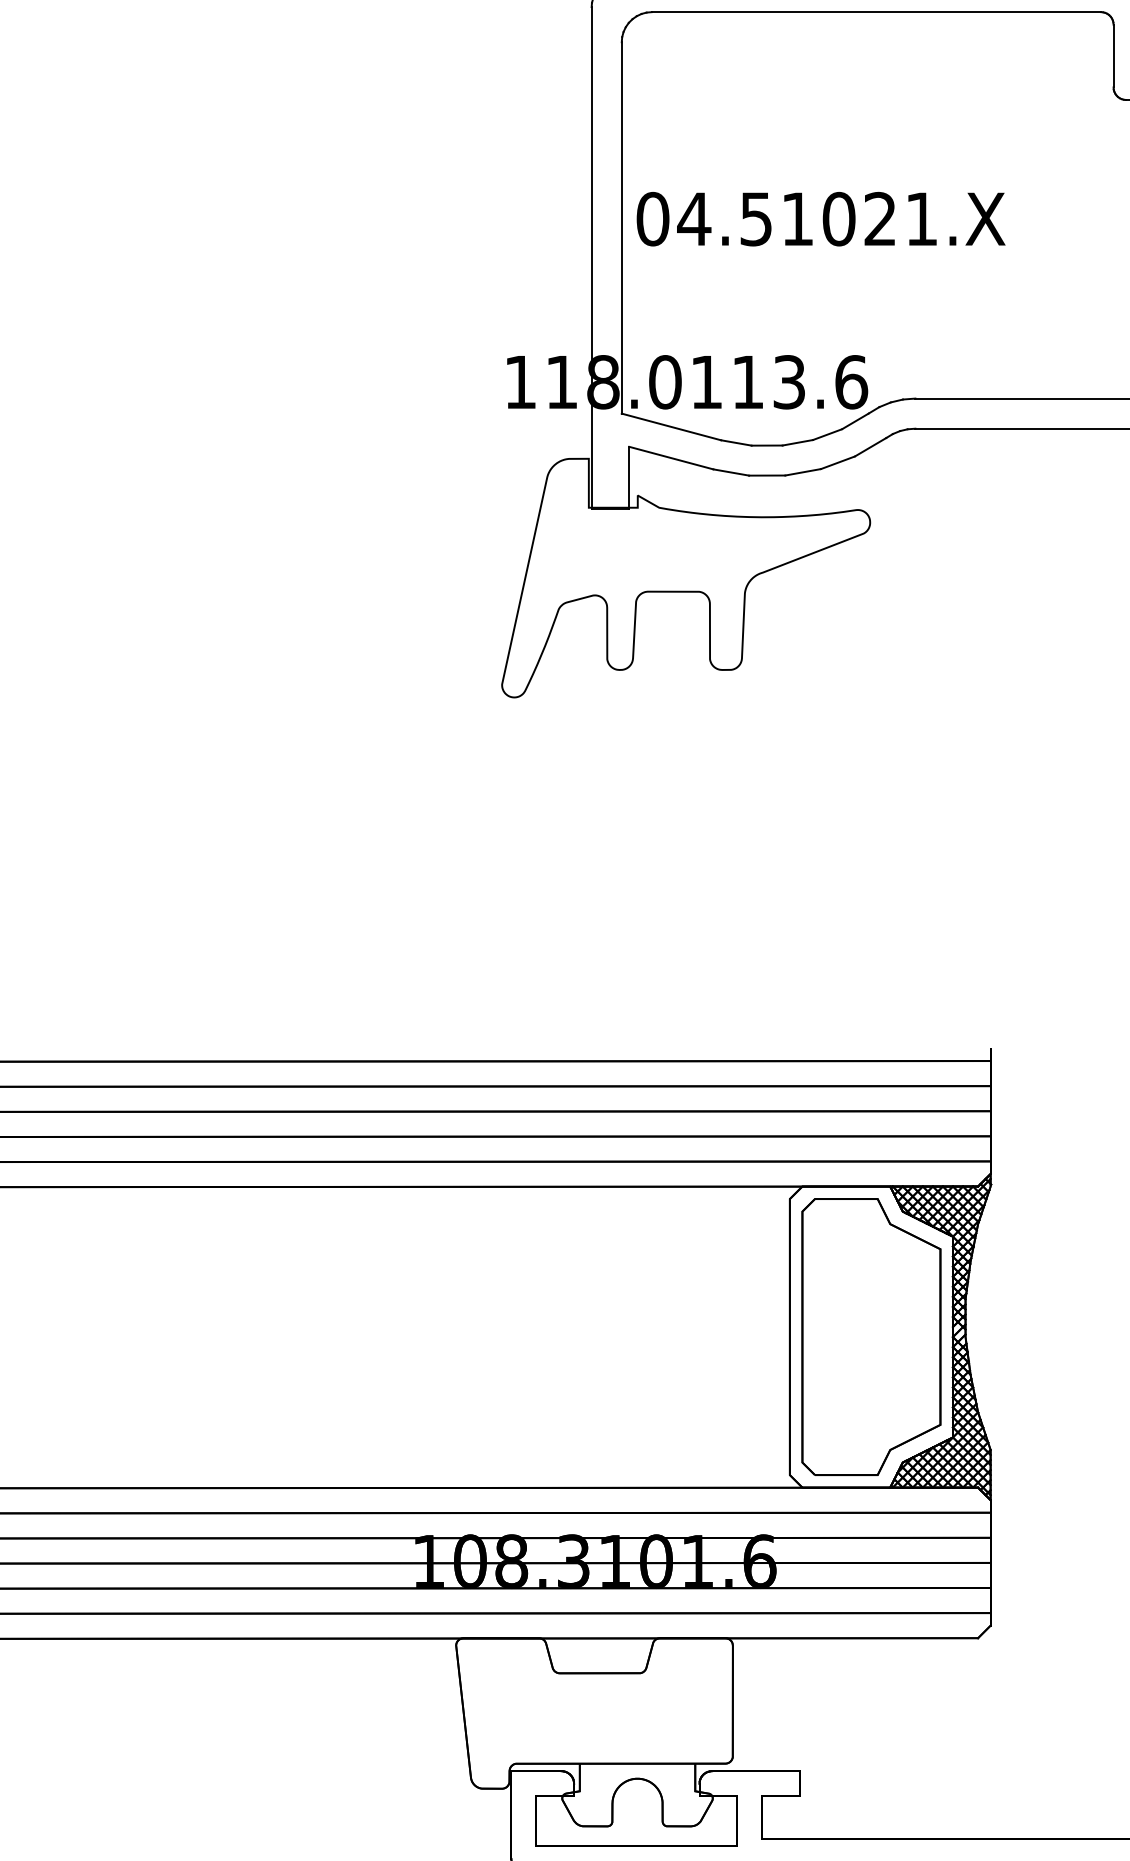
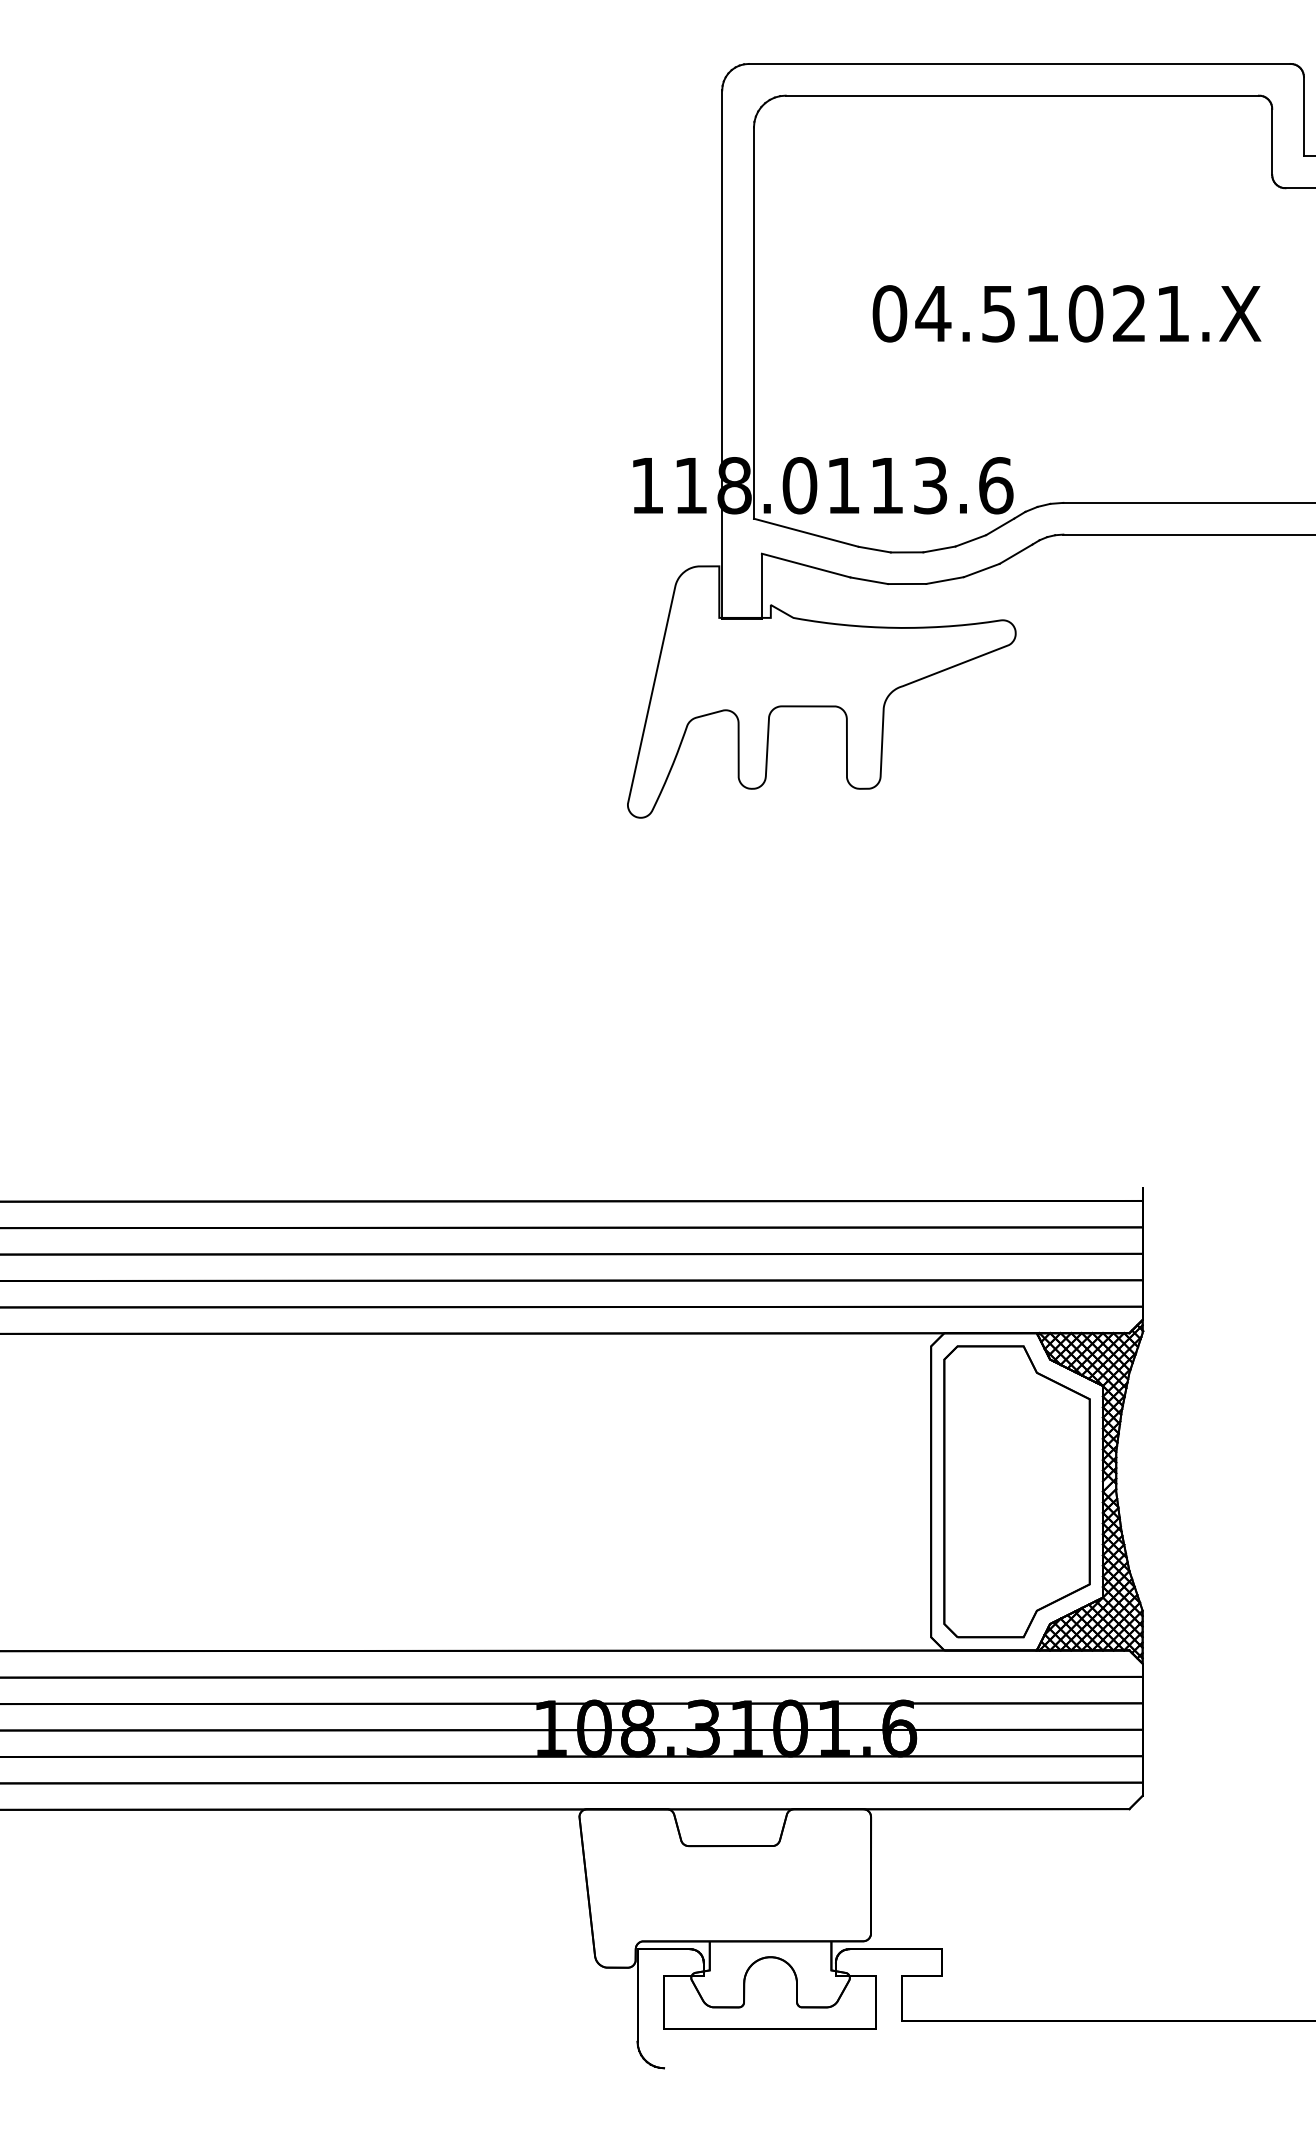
text: (820, 218) -> (1066, 313), moved

